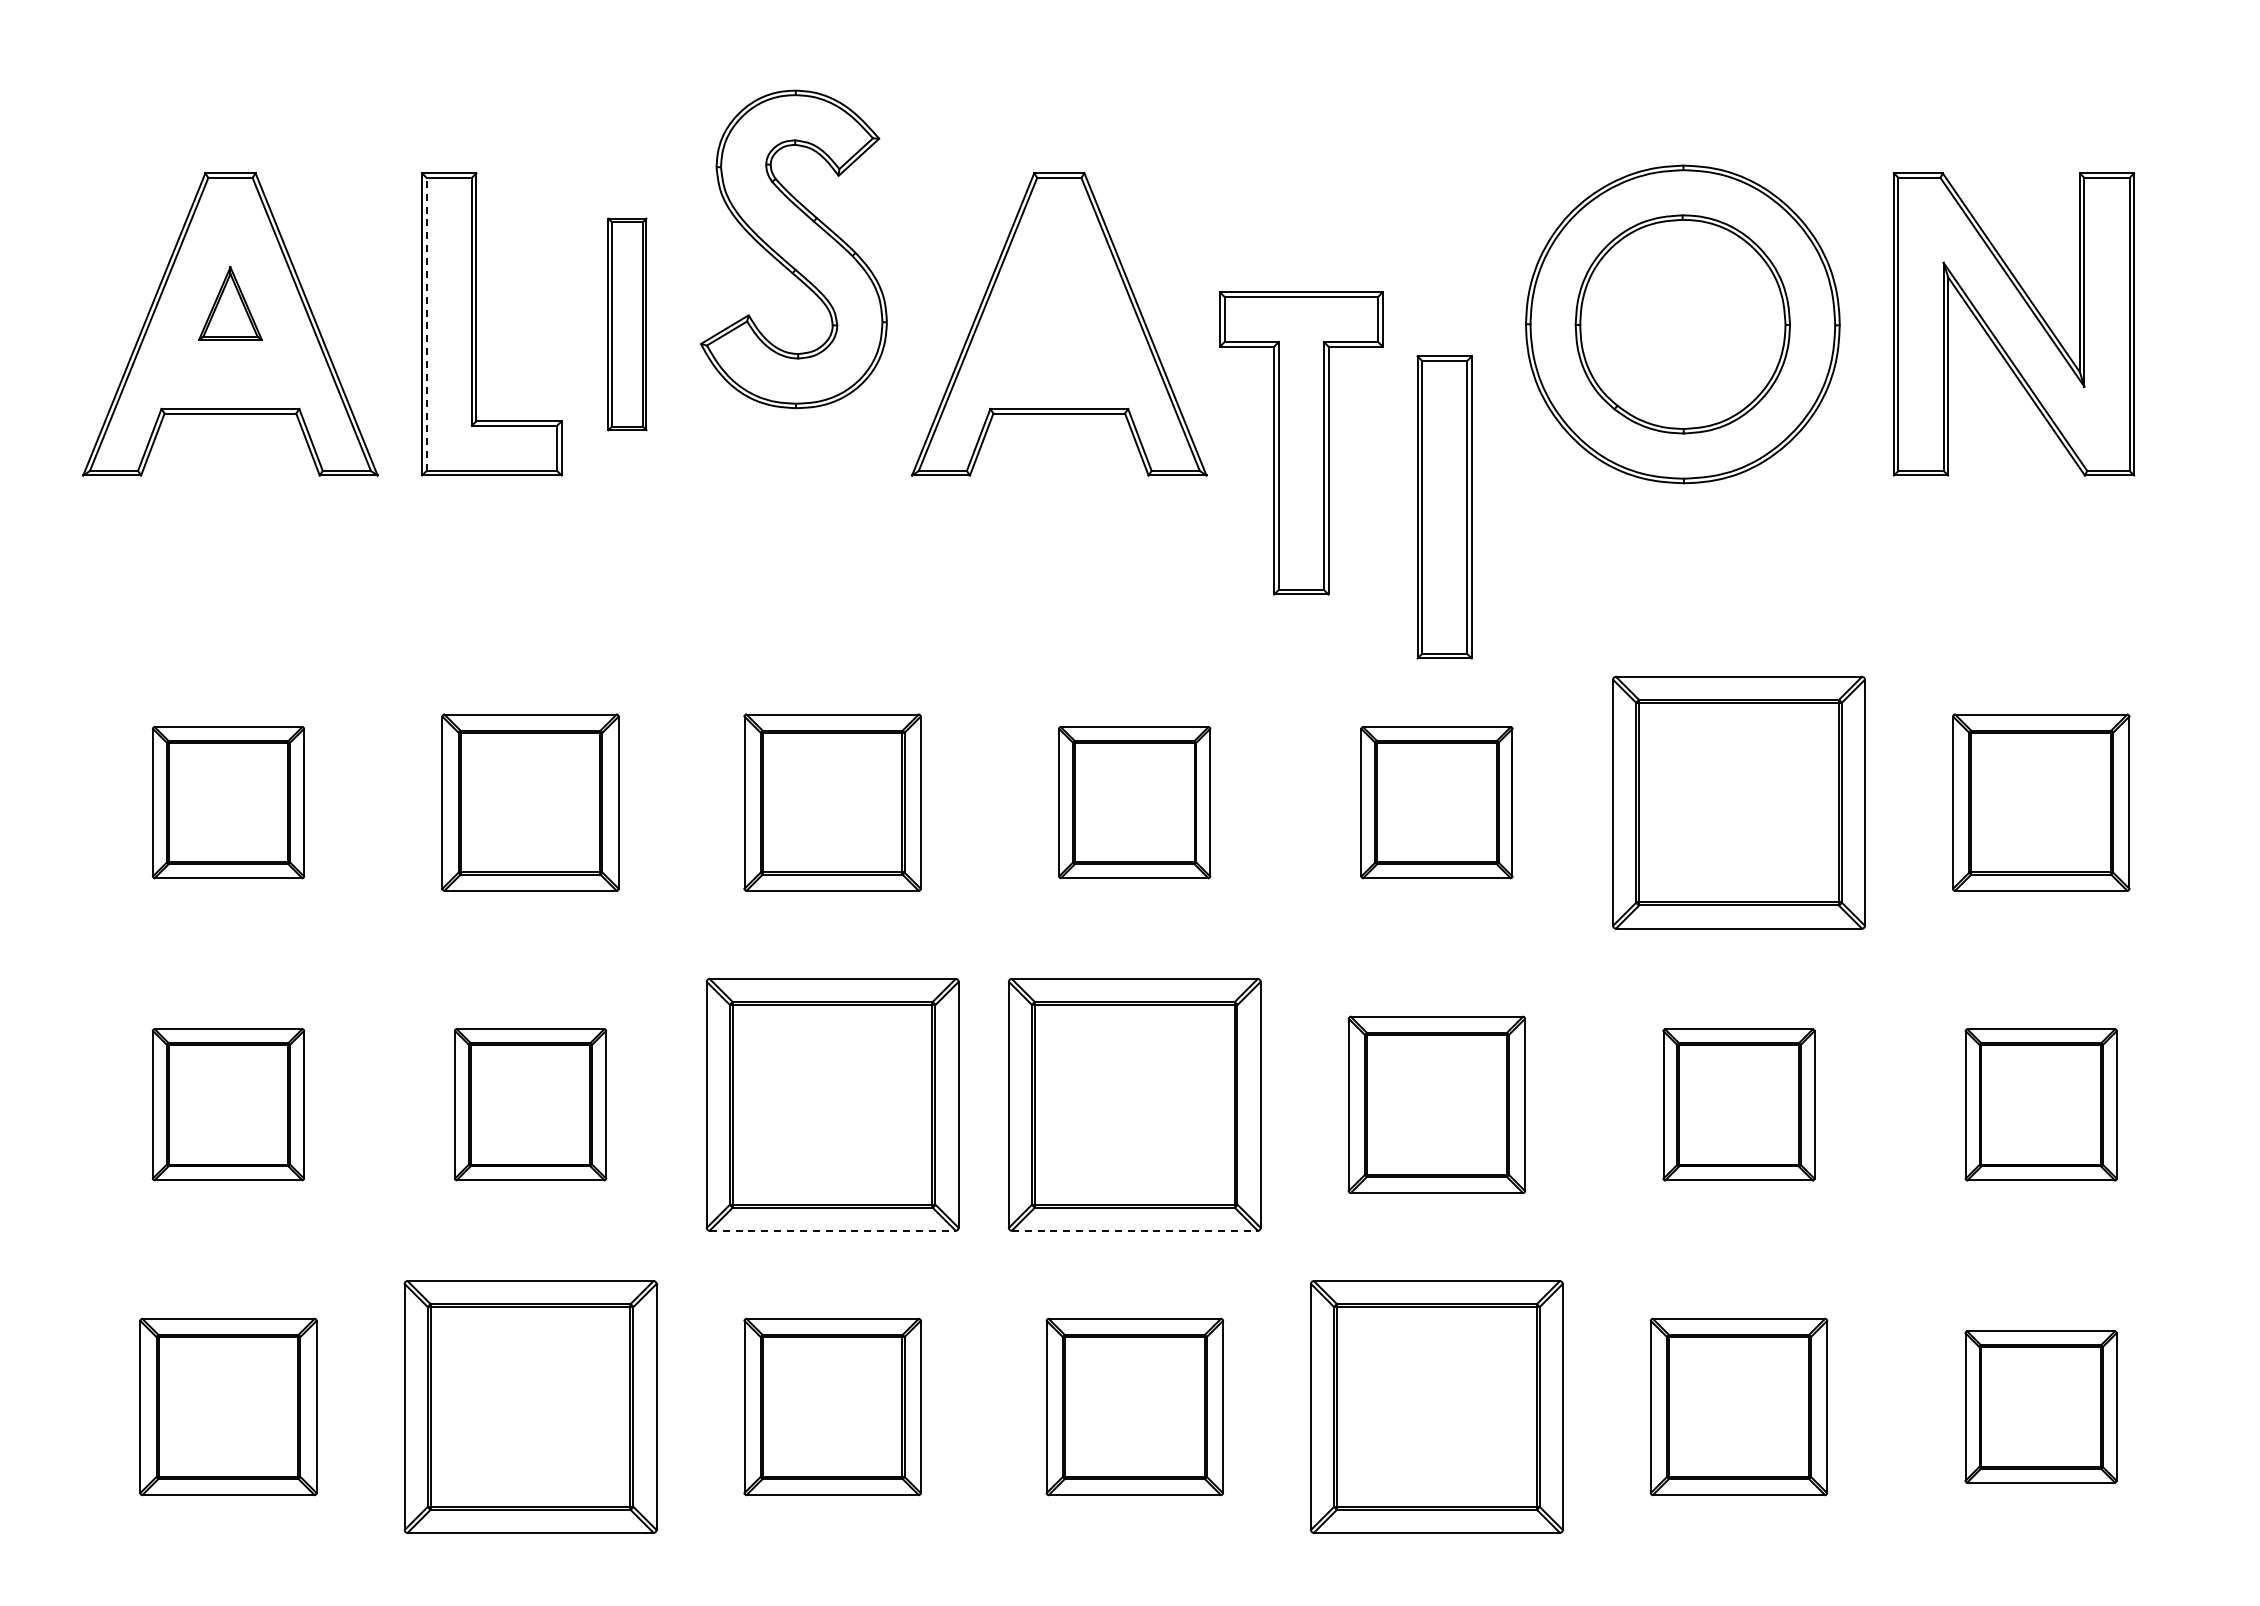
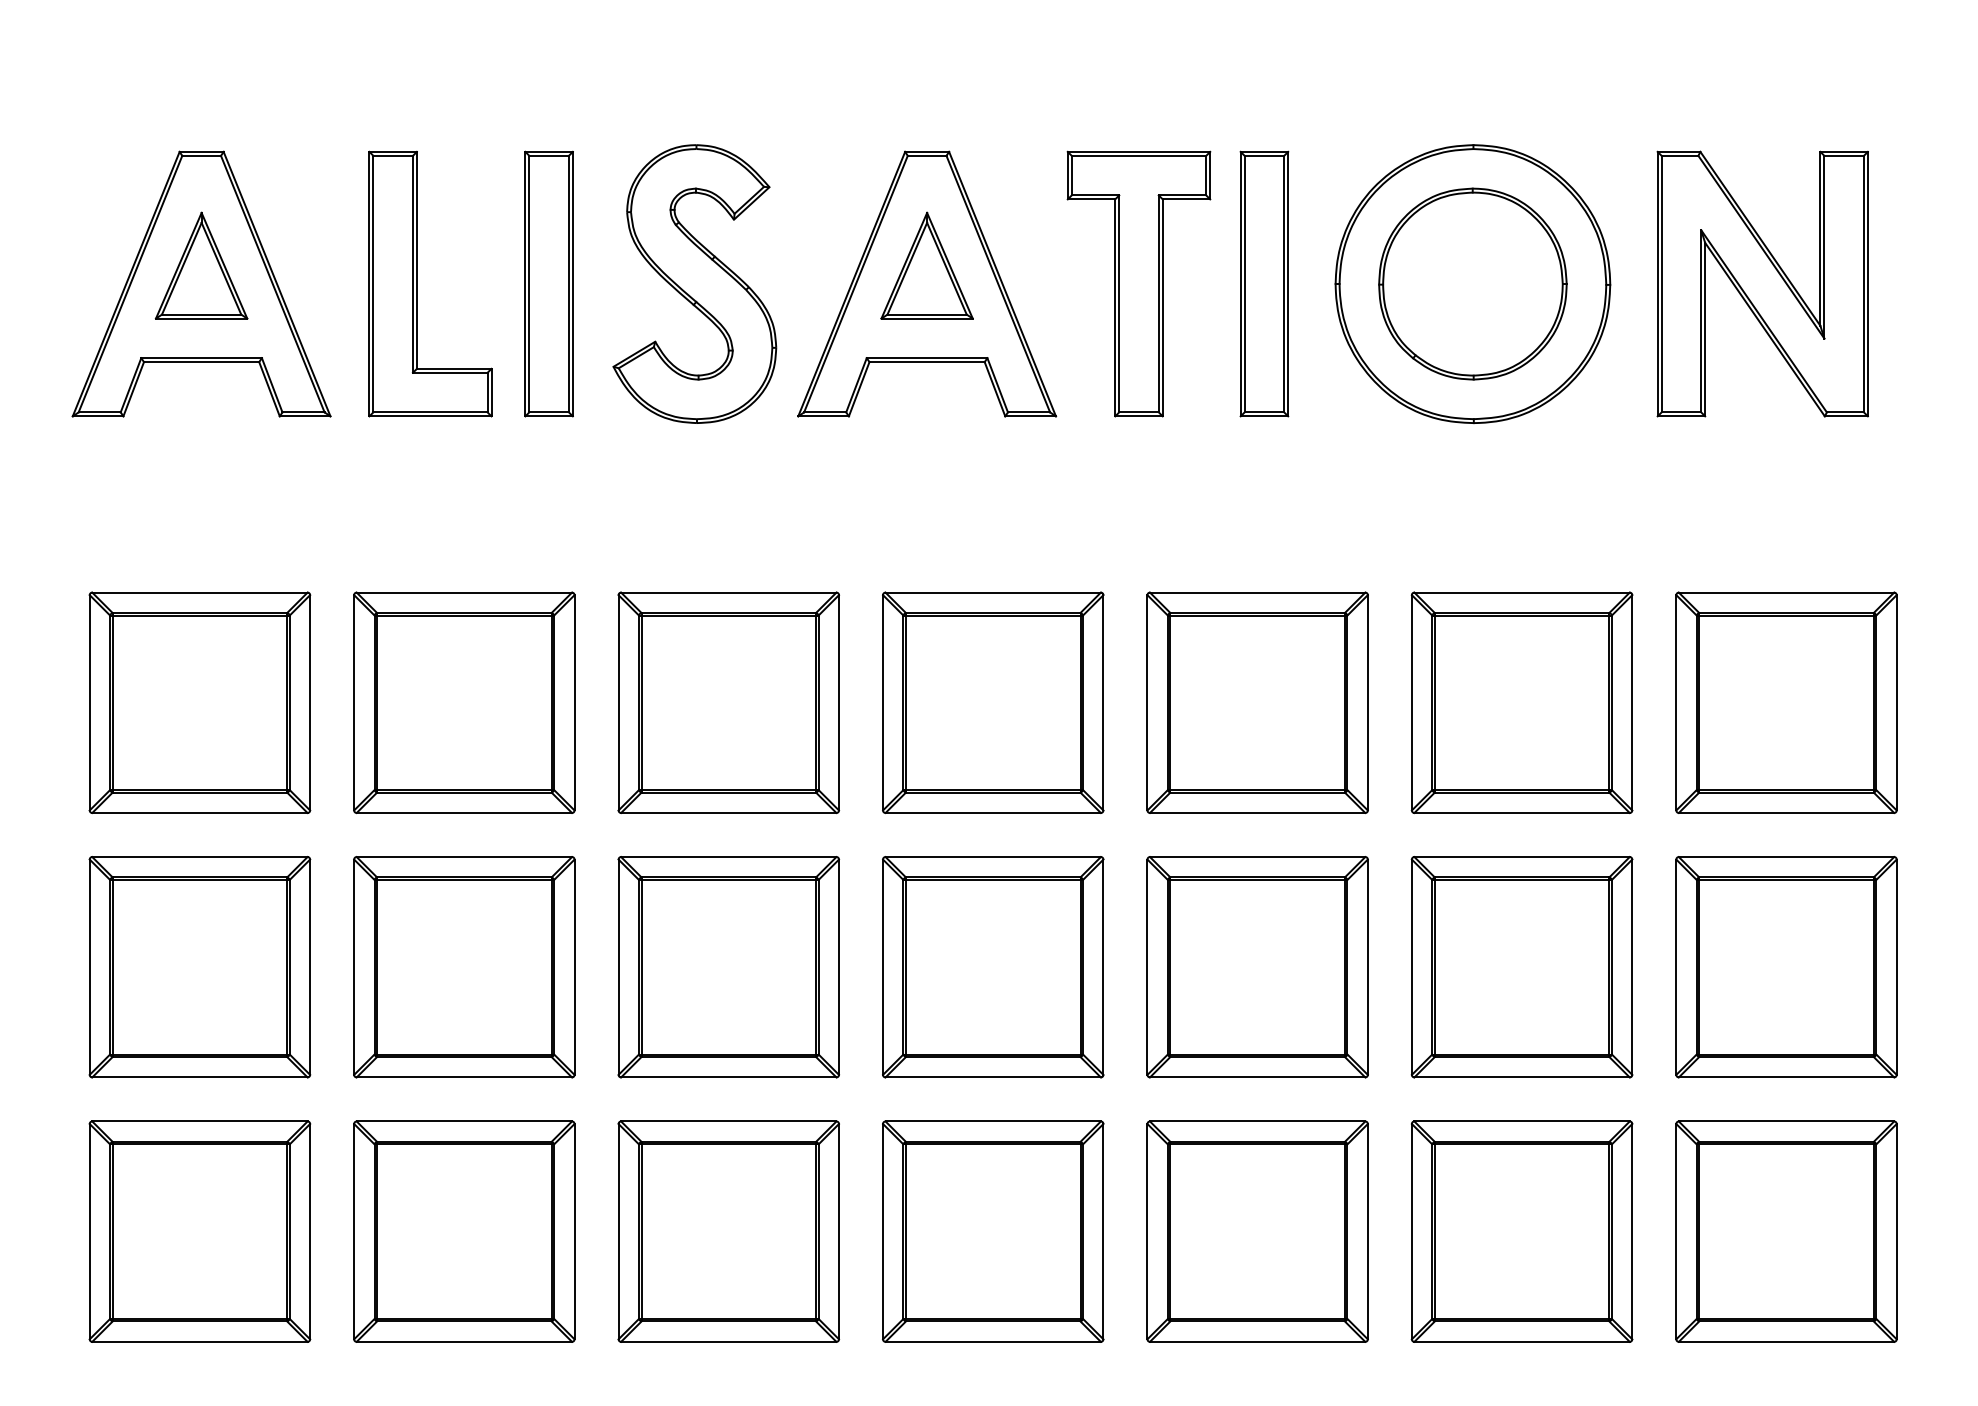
part: (793, 249) -> (694, 284), moved
part: (230, 303) -> (201, 265), size x1.67
part: (1059, 303) -> (927, 265), added
line: (426, 324) -> (373, 284), dashed -> solid
part: (627, 324) -> (549, 284), size x1.43
part: (1301, 443) -> (1139, 284), moved
part: (1444, 507) -> (1264, 284), moved
part: (228, 802) -> (199, 702), size x1.67
part: (530, 802) -> (464, 702), size x1.43
part: (832, 802) -> (728, 702), size x1.43
part: (1134, 802) -> (992, 702), size x1.67
part: (1436, 802) -> (1257, 702), size x1.67
part: (2041, 802) -> (1786, 702), size x1.43
part: (228, 1104) -> (199, 966), size x1.67
part: (530, 1104) -> (464, 966), size x1.67
part: (1436, 1104) -> (1257, 966), size x1.43
part: (1738, 1104) -> (1521, 966), size x1.67
part: (2041, 1104) -> (1786, 966), size x1.67
line: (832, 1230) -> (728, 1077), dashed -> solid
line: (1134, 1230) -> (992, 1077), dashed -> solid
part: (228, 1406) -> (199, 1231), size x1.43
part: (832, 1406) -> (728, 1231), size x1.43
part: (1134, 1406) -> (992, 1231), size x1.43
part: (1738, 1406) -> (1521, 1231), size x1.43
part: (2040, 1406) -> (1785, 1231), size x1.67

